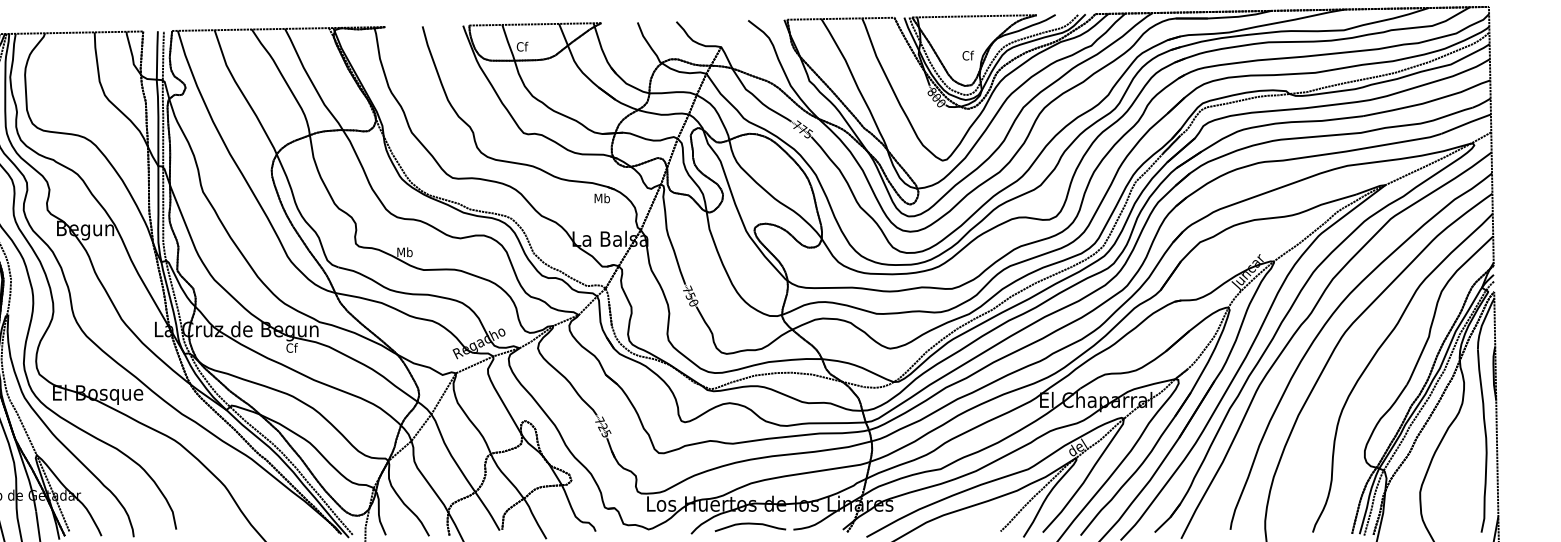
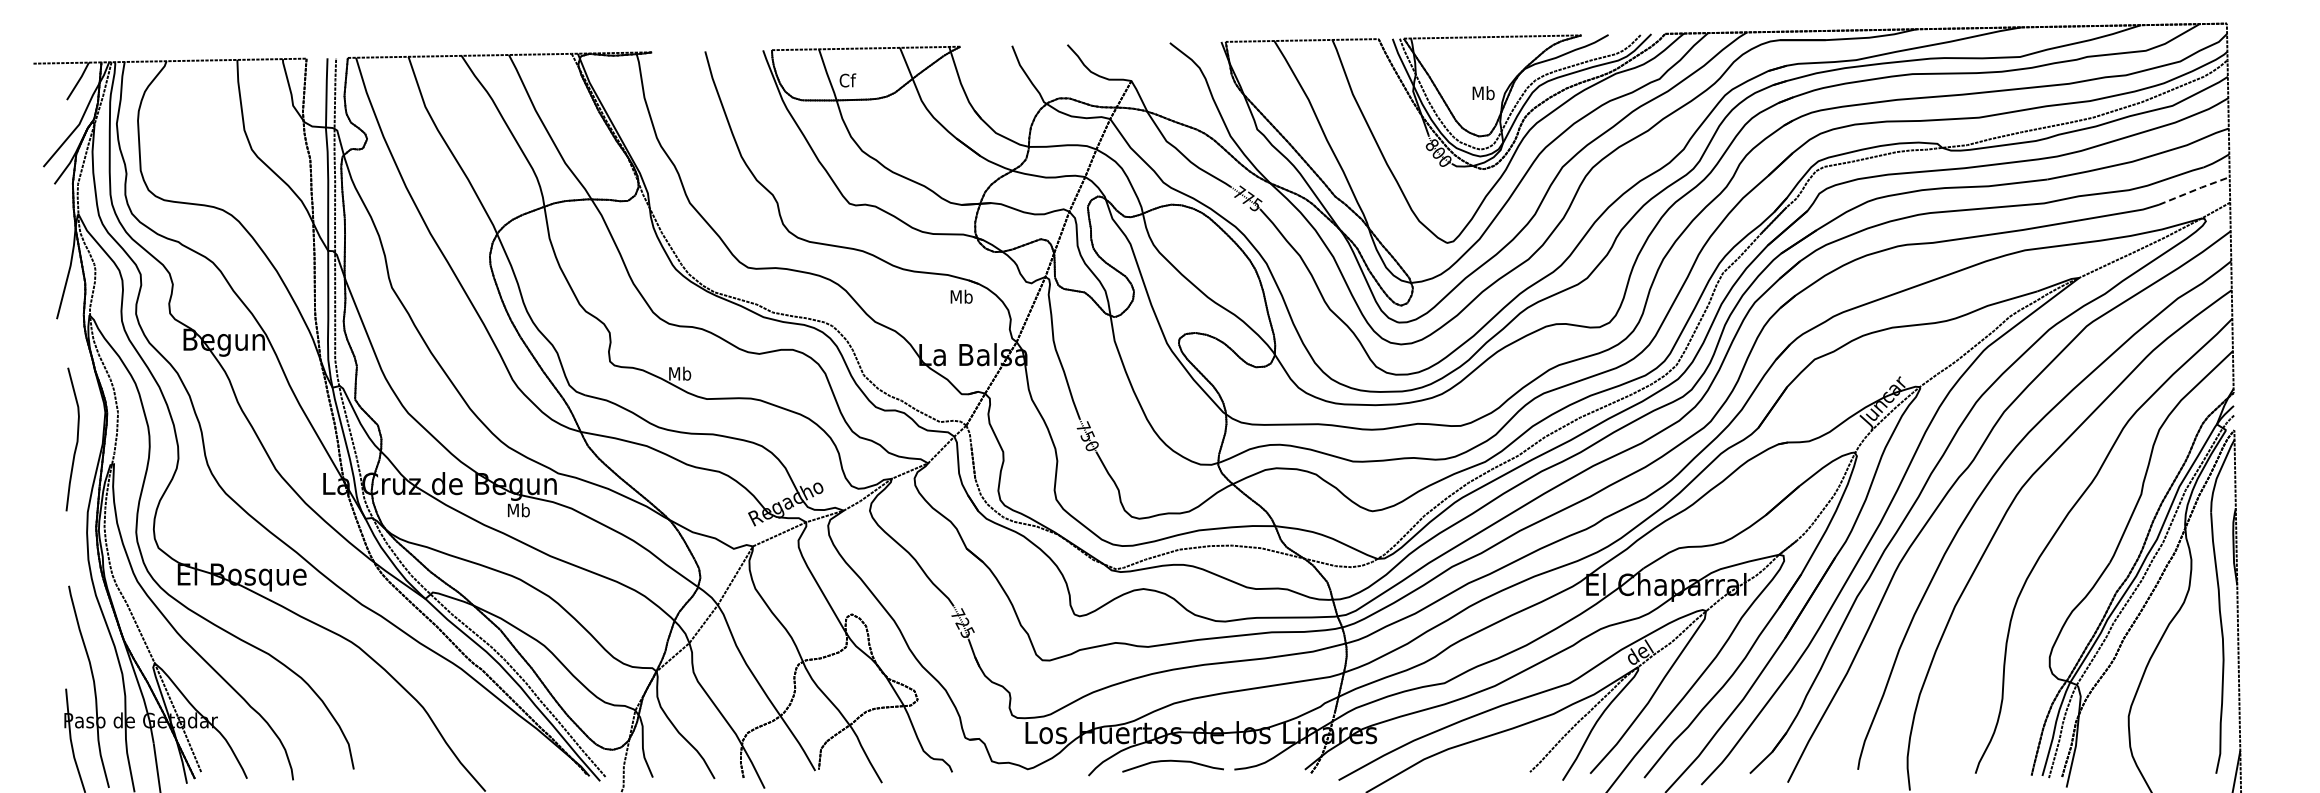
text: (968, 55) -> (1483, 93), Cf -> Mb
line: (1466, 123) -> (2194, 190), solid -> dashed
text: (291, 348) -> (518, 510), Cf -> Mb

